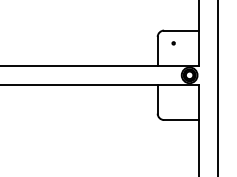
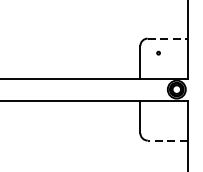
line: (181, 30) -> (167, 38), solid -> dashed
line: (181, 120) -> (167, 141), solid -> dashed

